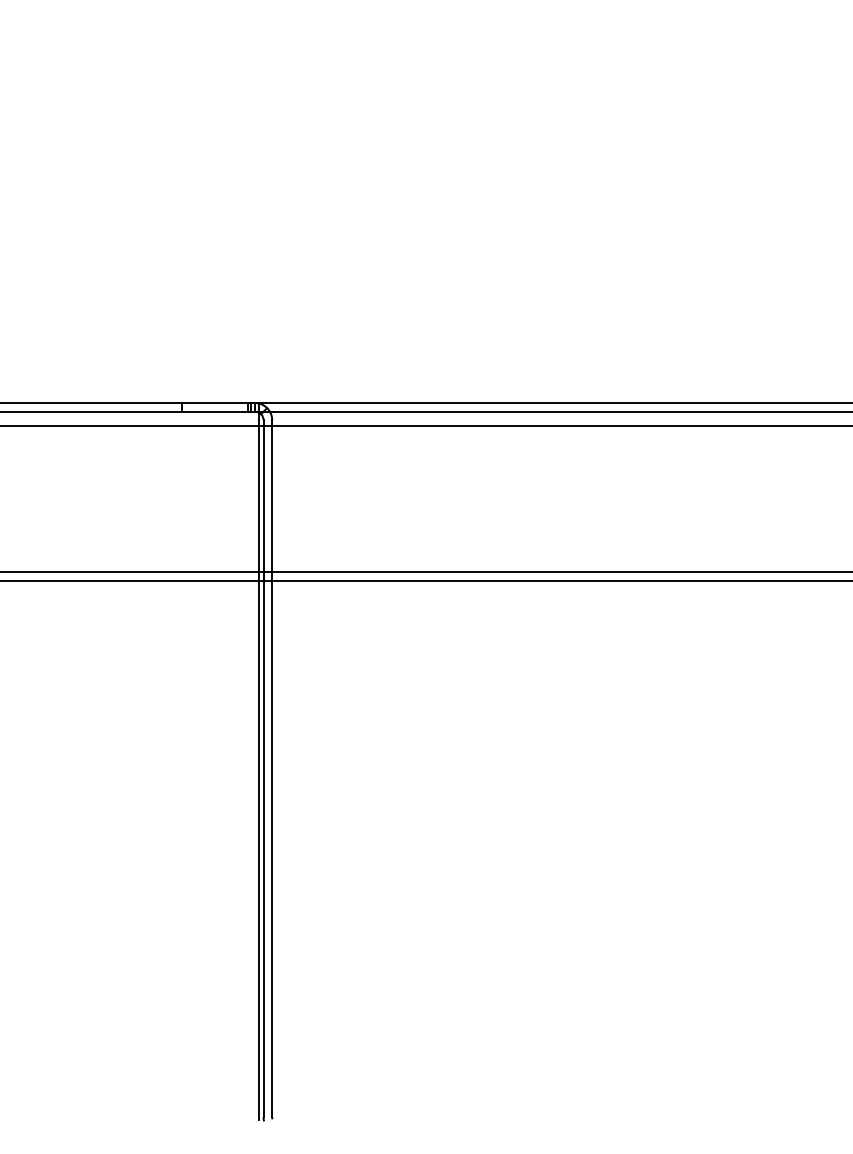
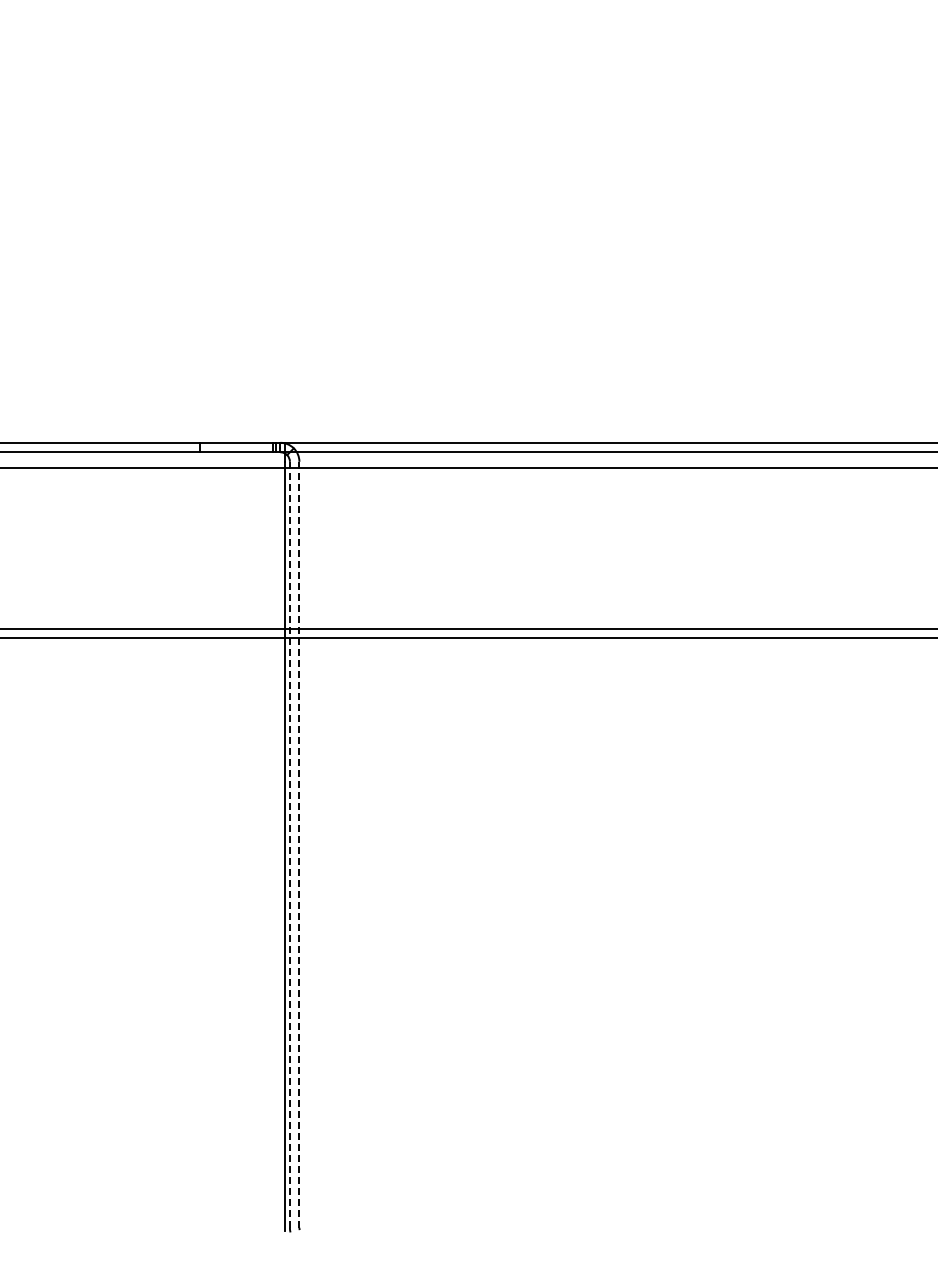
line: (263, 768) -> (289, 844), solid -> dashed
line: (272, 768) -> (299, 844), solid -> dashed

